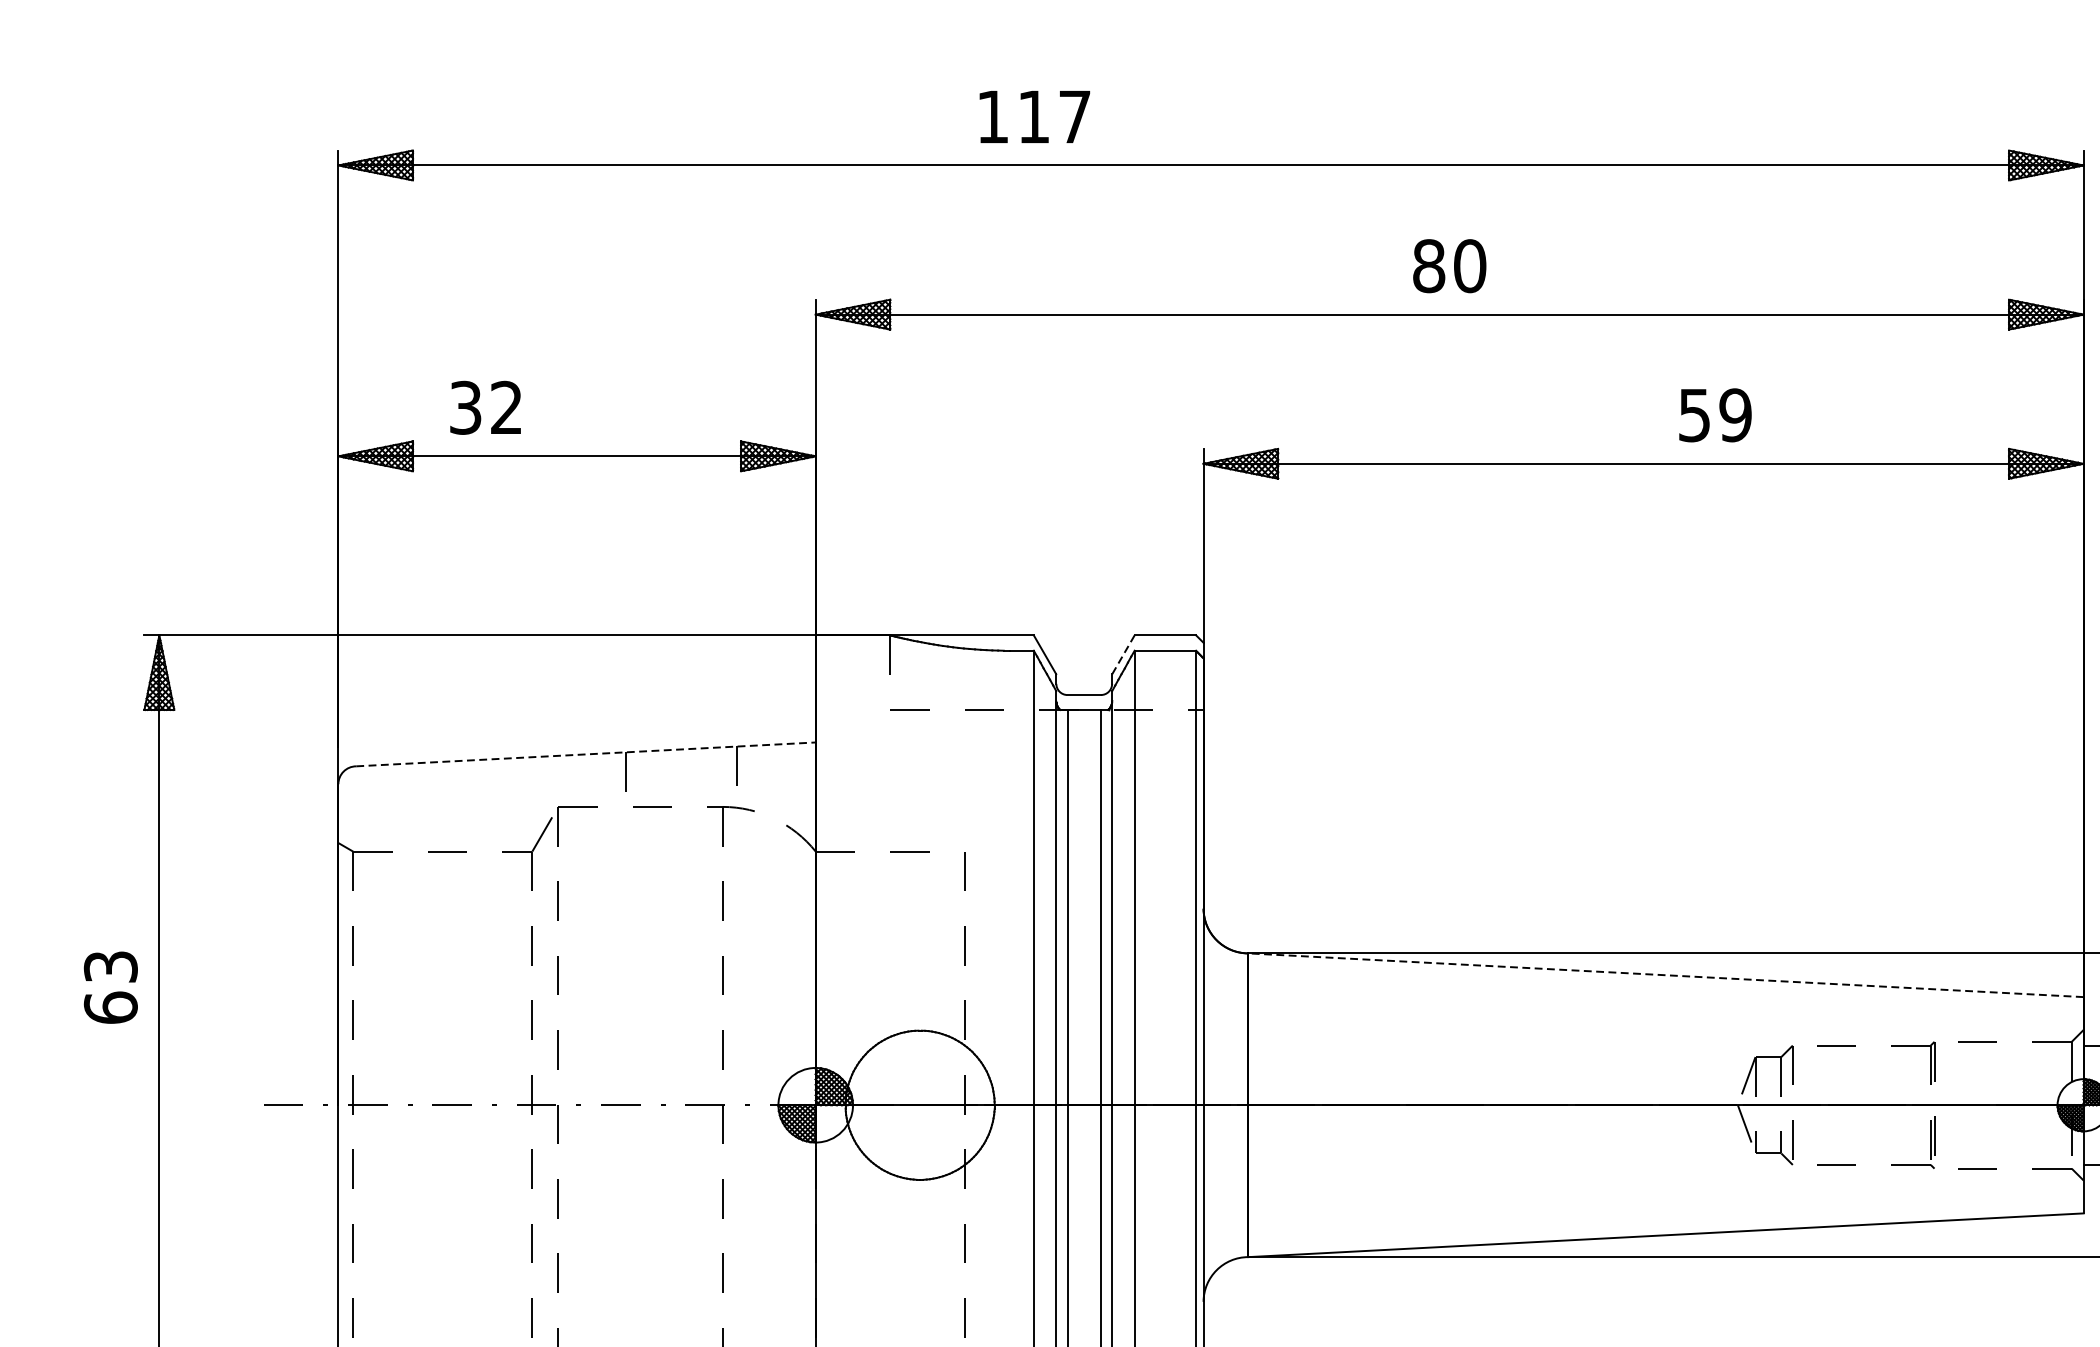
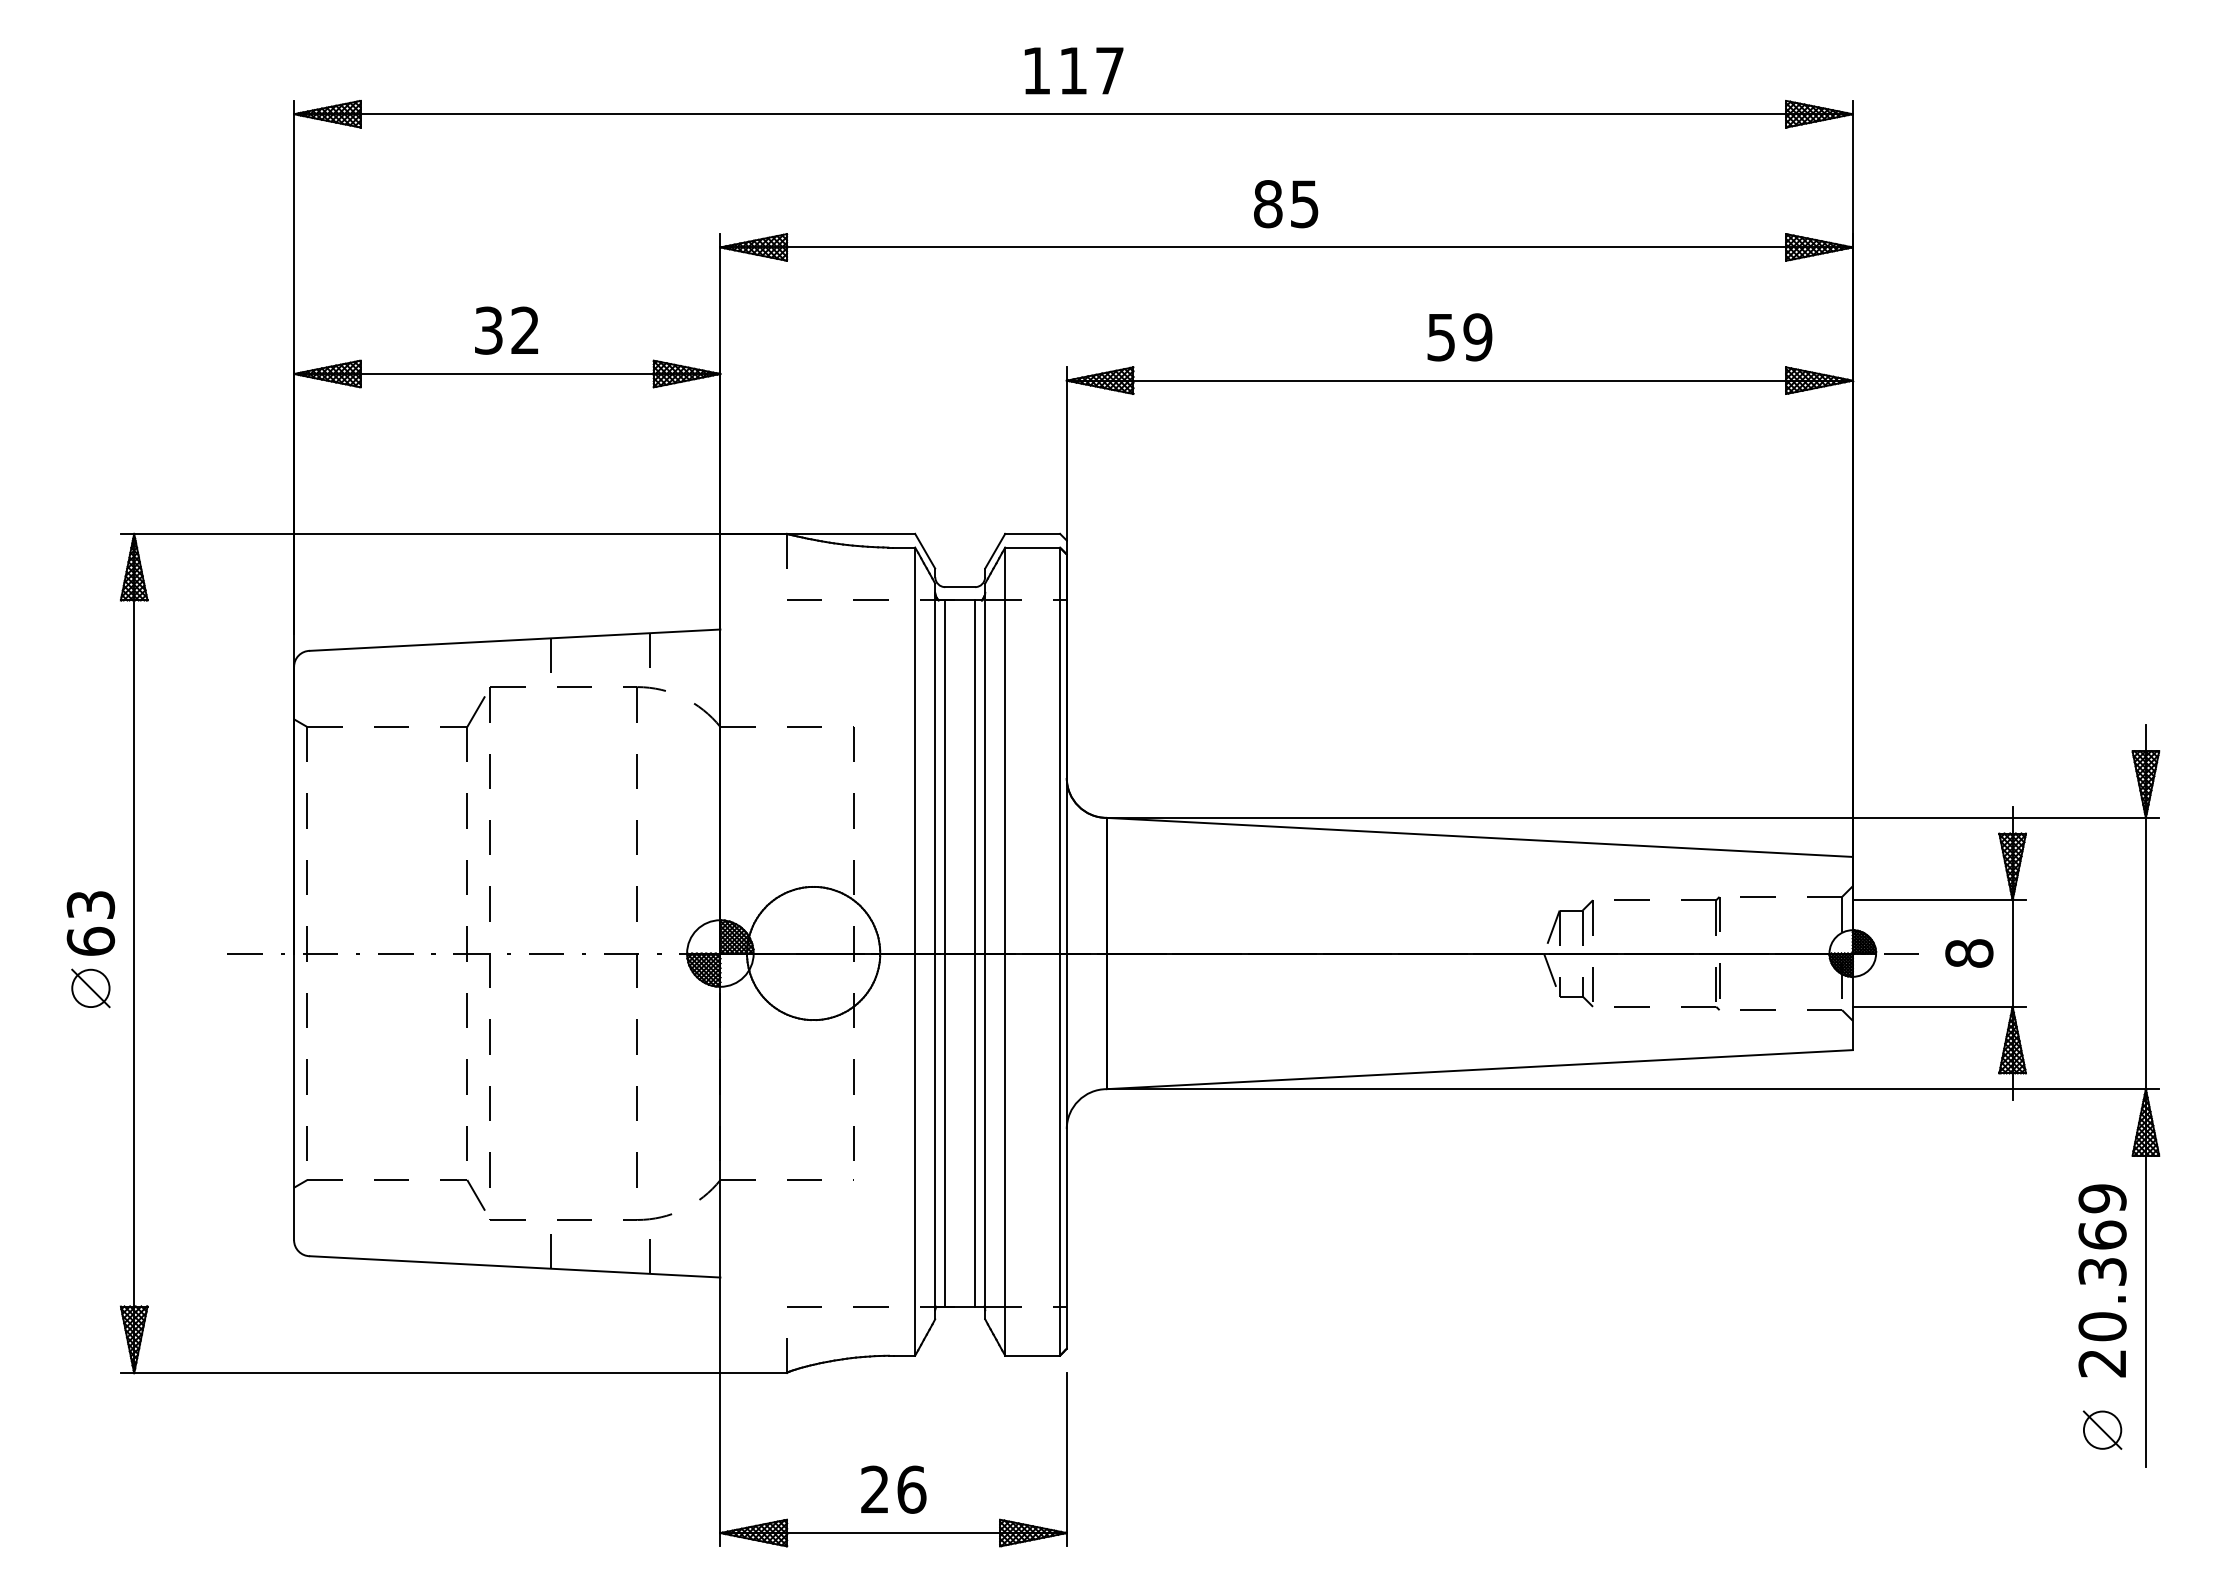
text: (1034, 116) -> (1073, 70), moved
text: (1469, 266) -> (1304, 204), 80 -> 85
text: (485, 407) -> (506, 330), moved
text: (1714, 415) -> (1459, 337), moved
line: (1123, 655) -> (995, 551), dashed -> solid
line: (586, 754) -> (515, 640), dashed -> solid
line: (1665, 975) -> (1479, 837), dashed -> solid
text: (110, 987) -> (90, 923), moved
part: (110, 1144) -> (90, 988), added

